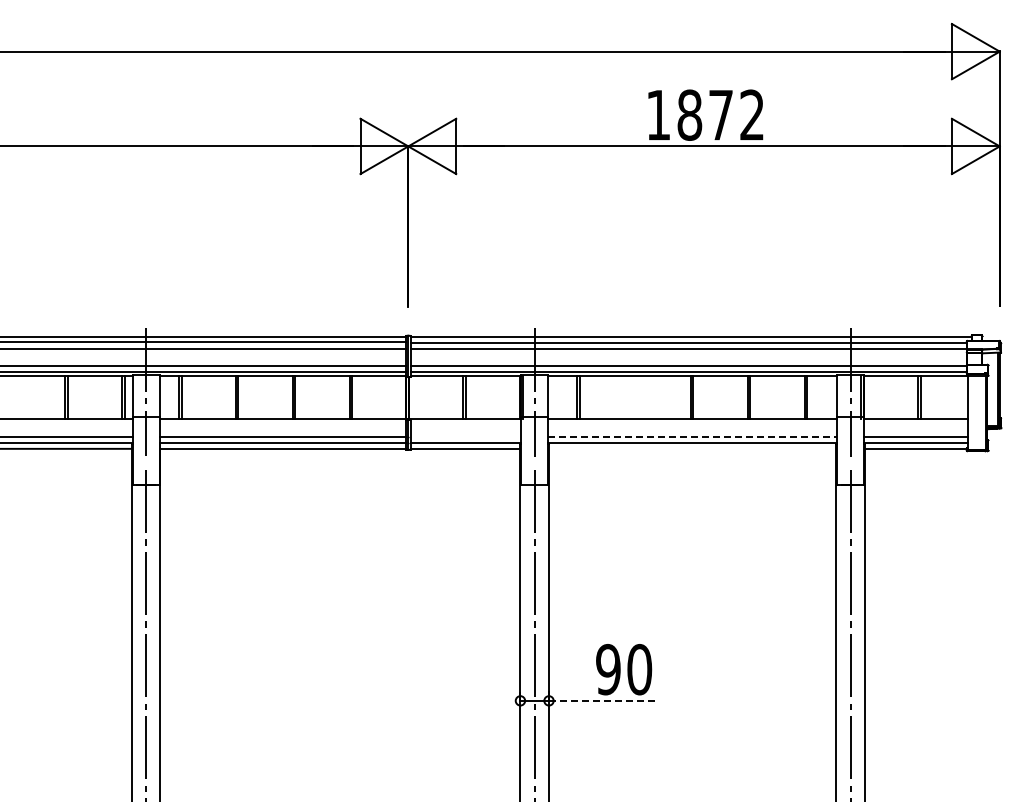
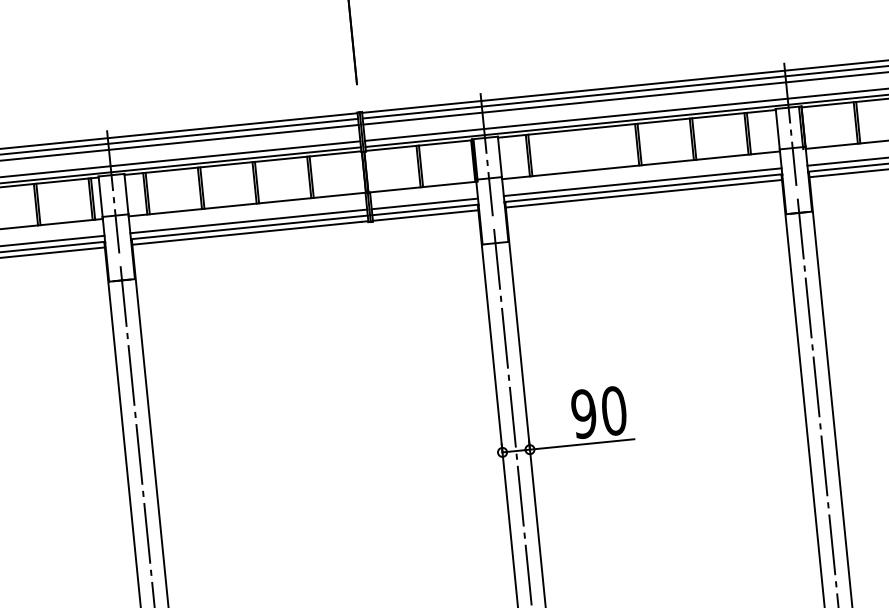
line: (465, 436) -> (424, 203), added
line: (692, 436) -> (642, 181), dashed -> solid
line: (692, 448) -> (643, 193), added
line: (603, 700) -> (582, 444), dashed -> solid

